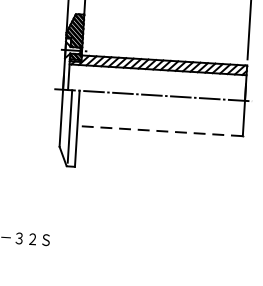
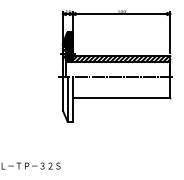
line: (160, 130) -> (121, 97), dashed -> solid

